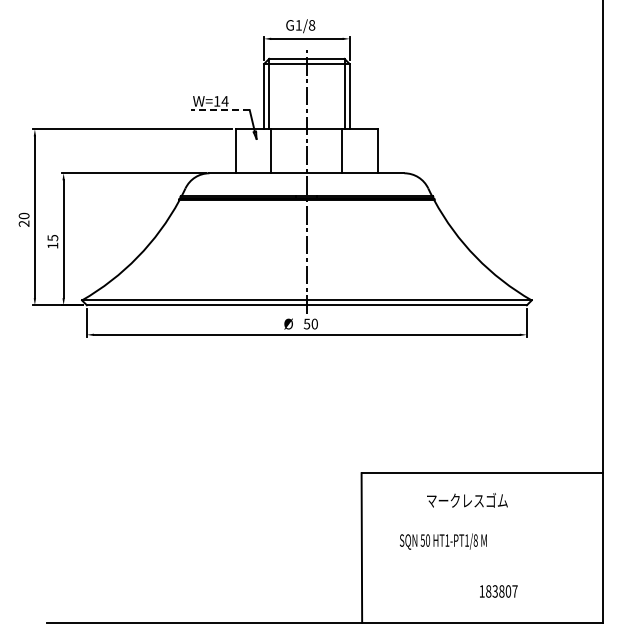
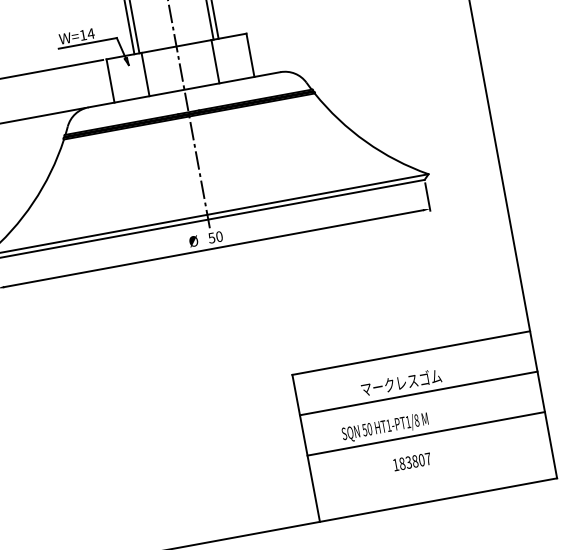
line: (220, 110) -> (88, 43), dashed -> solid
line: (482, 514) -> (418, 393), added
line: (482, 555) -> (426, 434), added
text: (498, 591) -> (412, 462), moved

